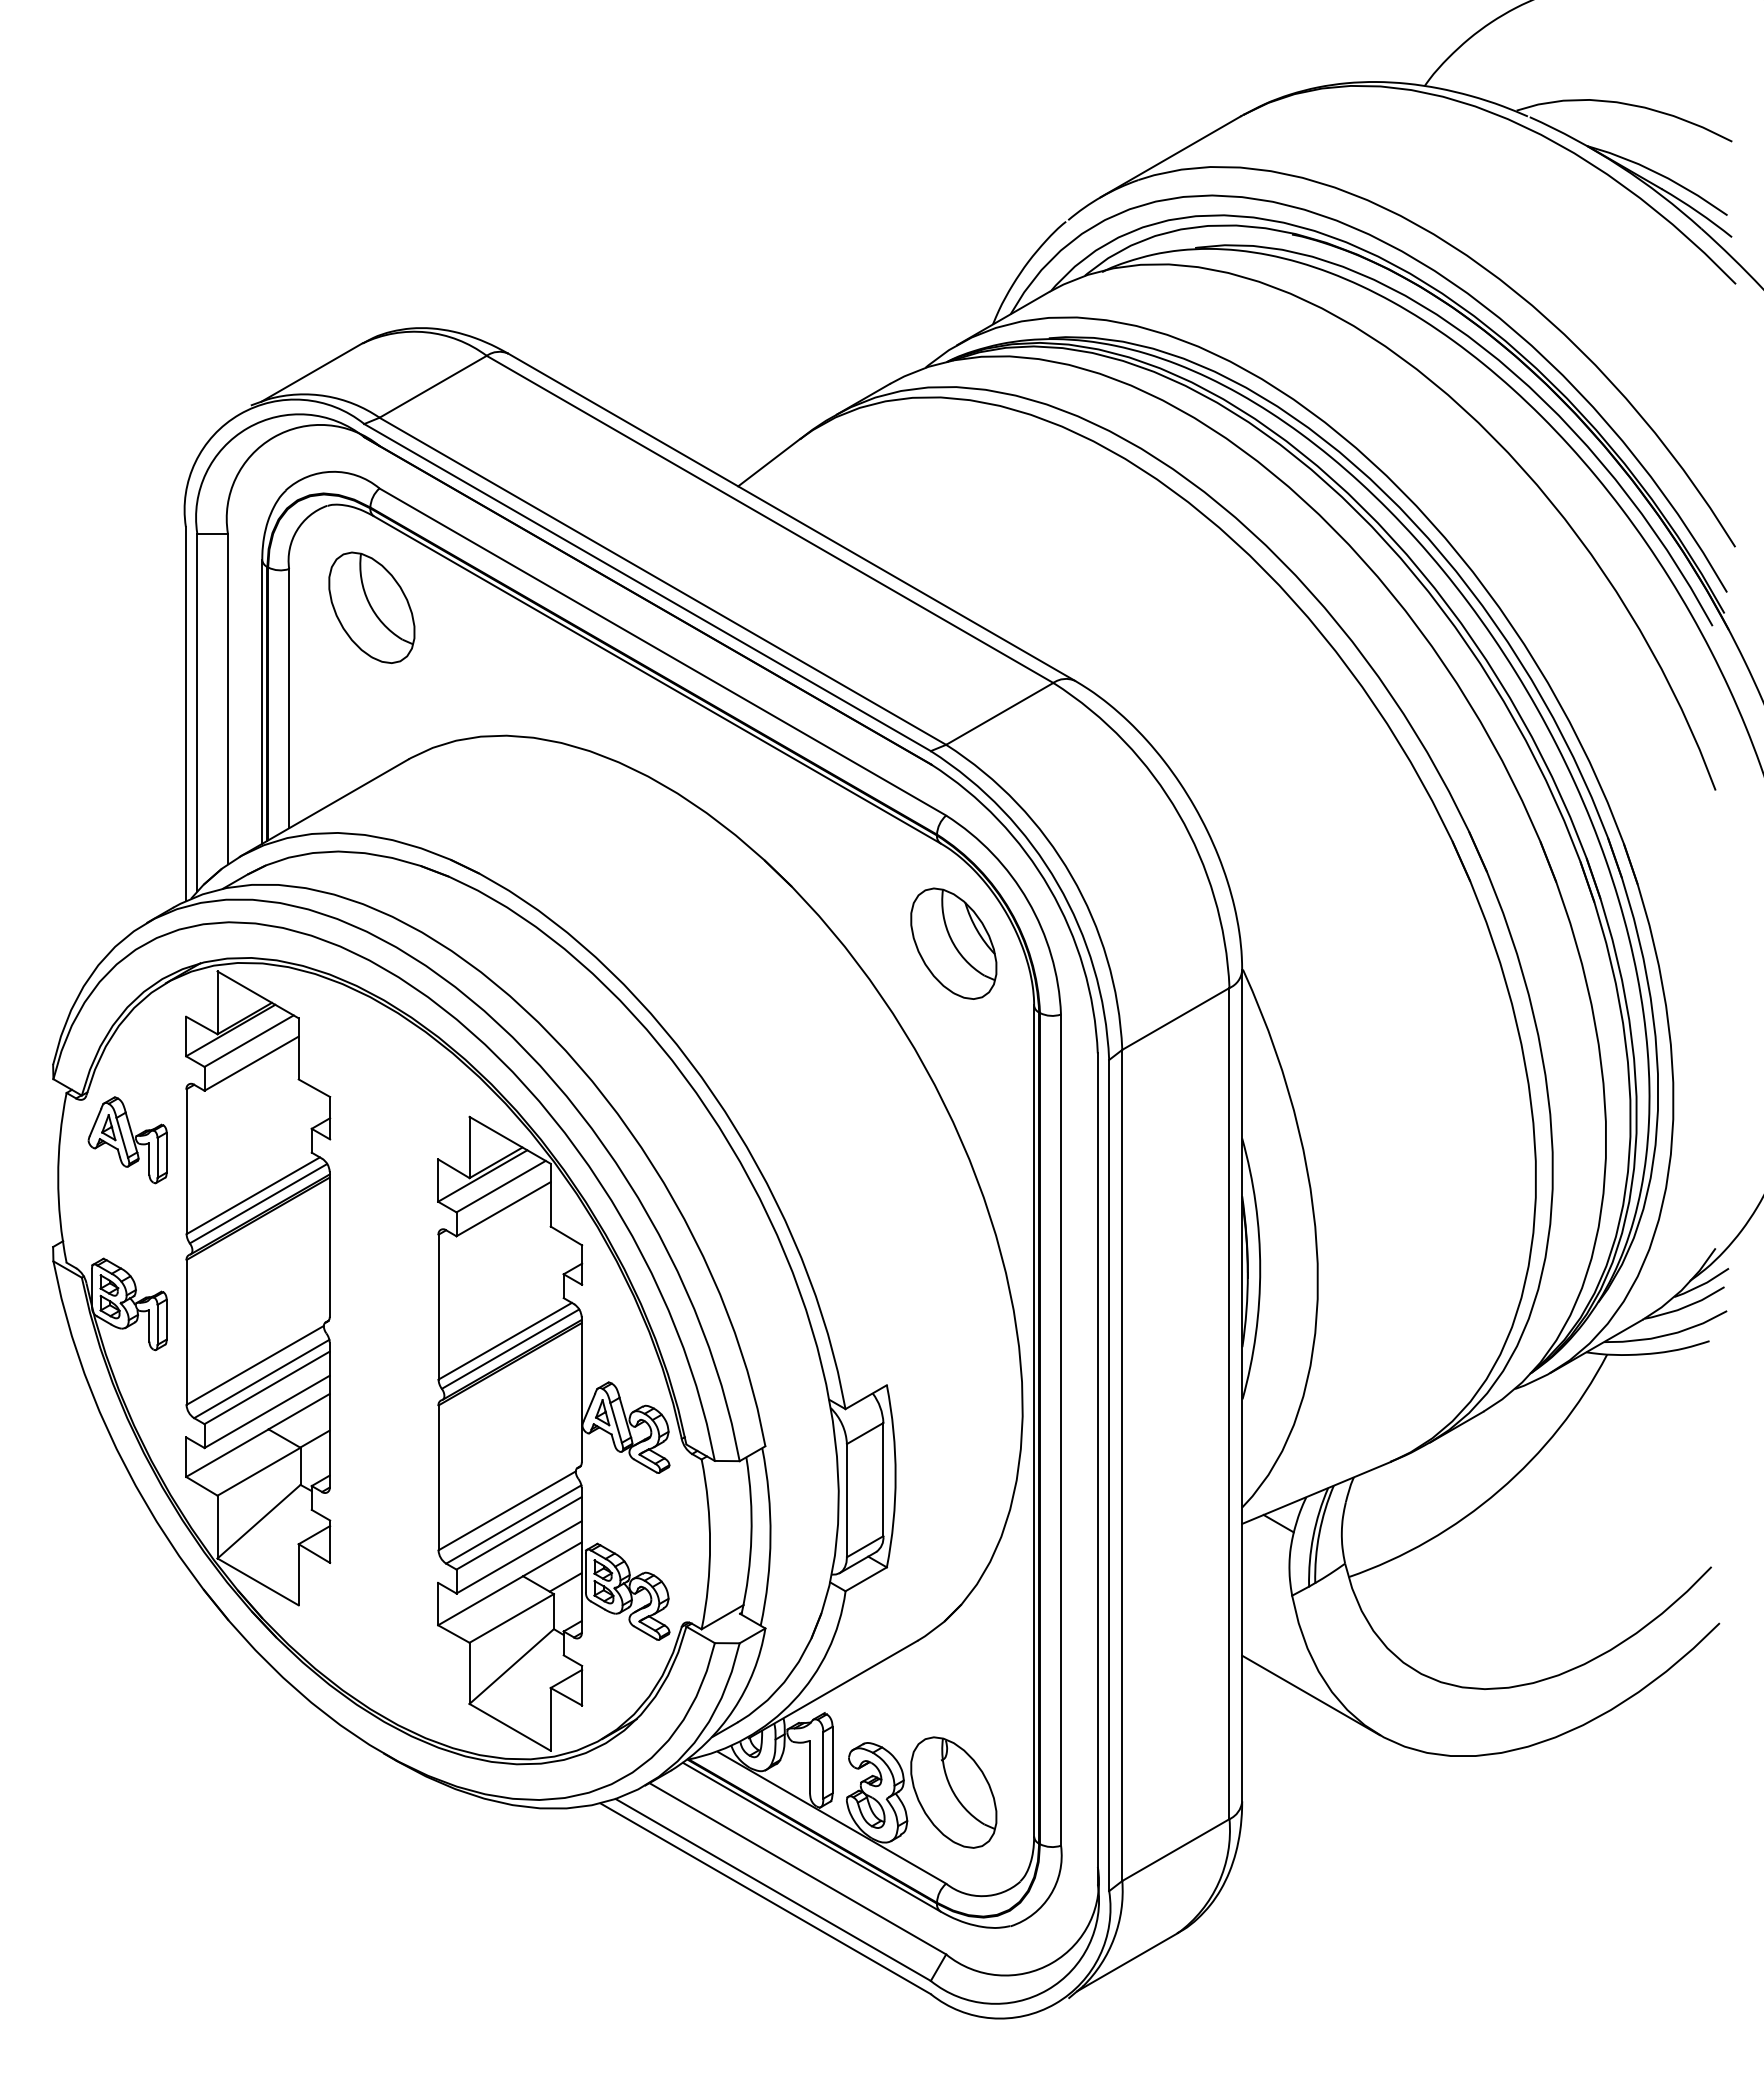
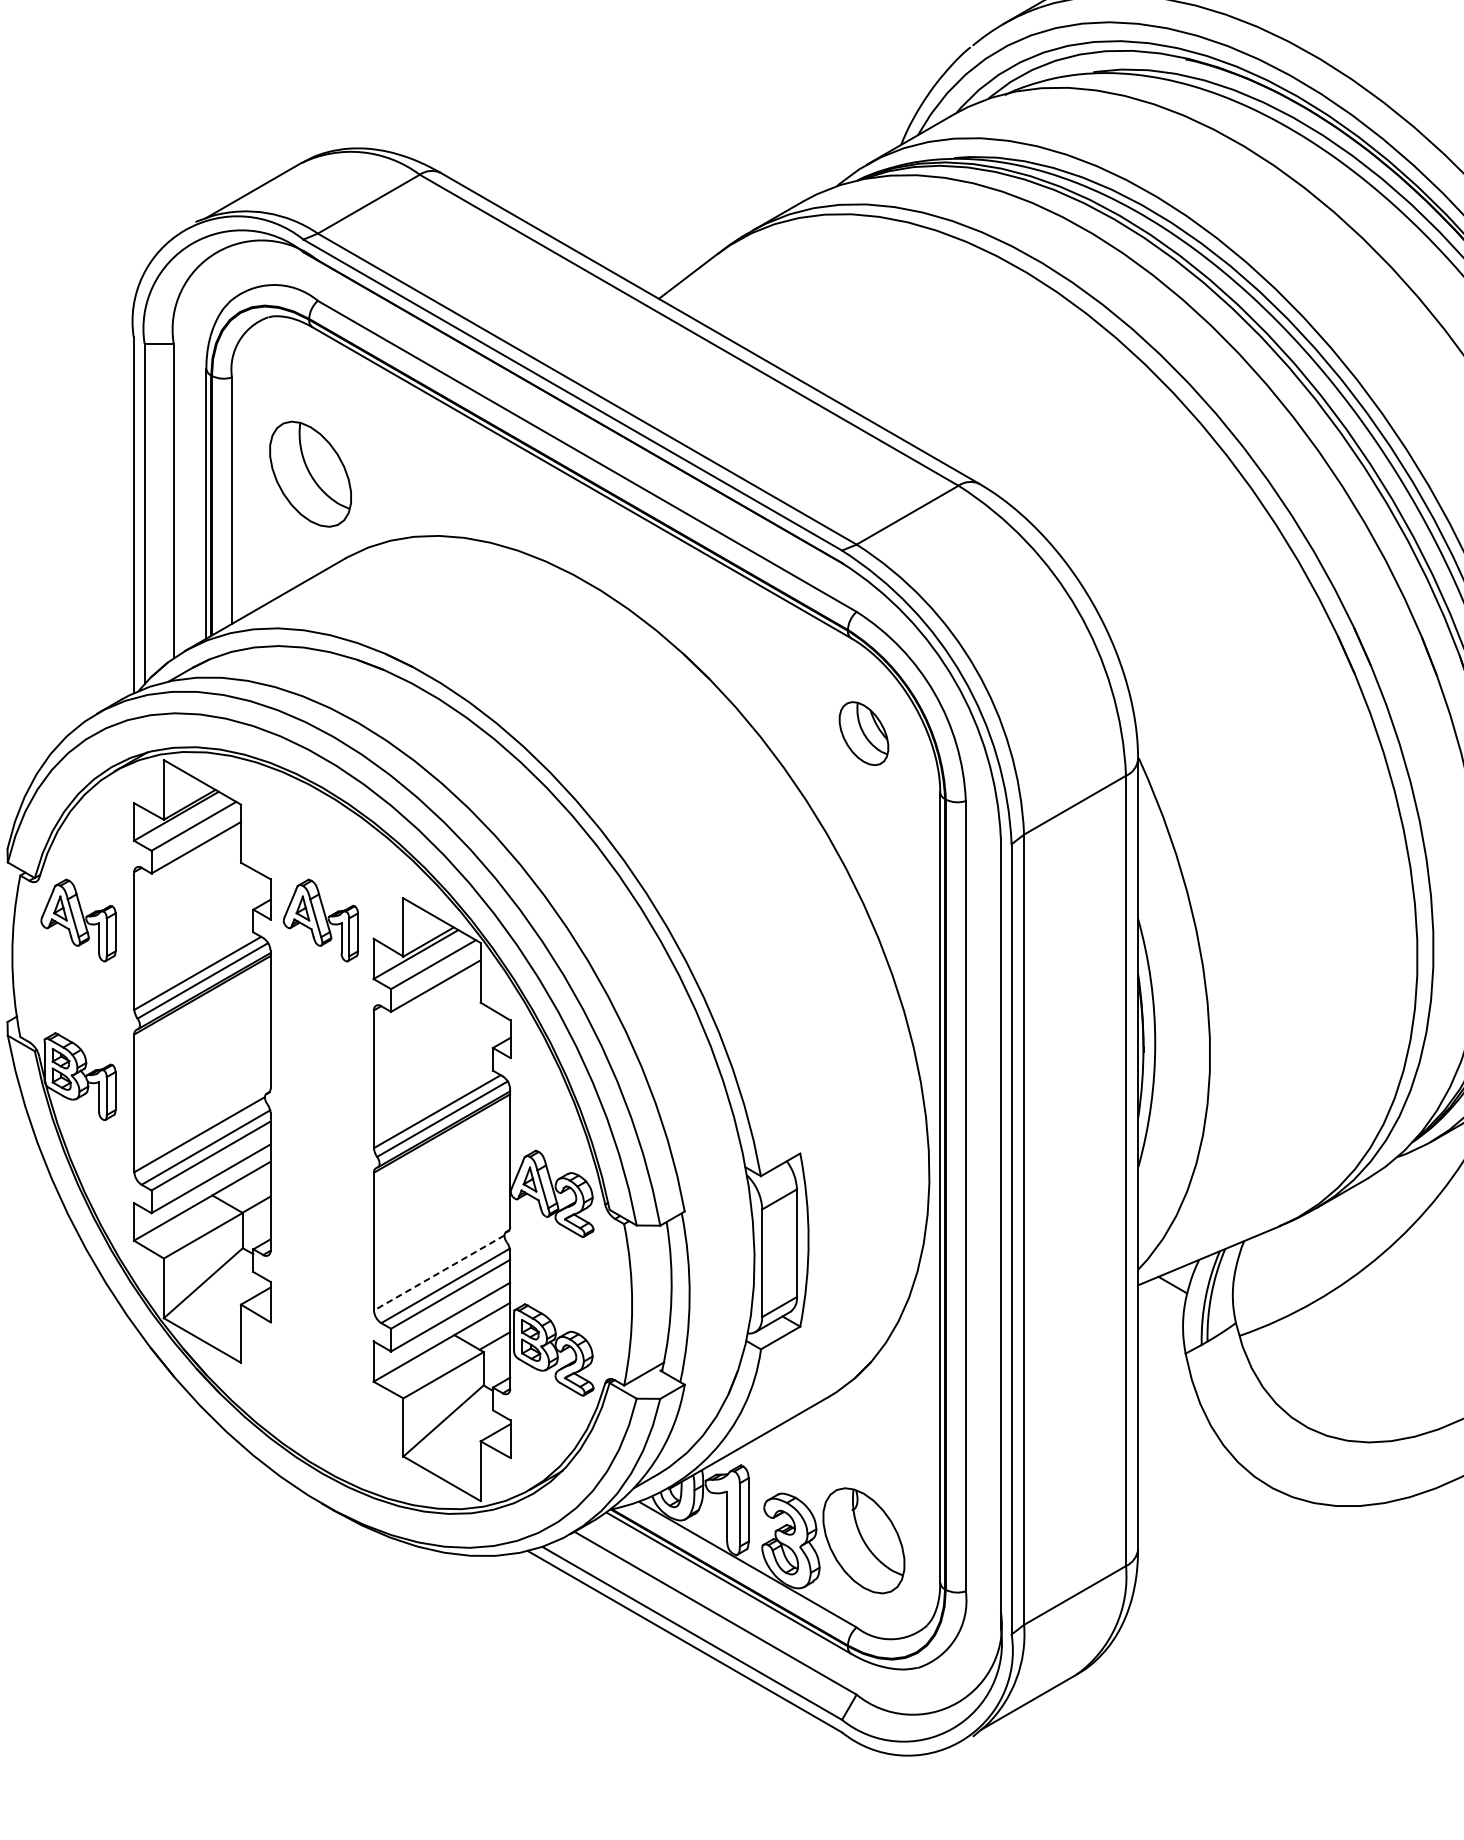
part: (371, 607) -> (310, 473), moved
part: (953, 943) -> (863, 733), size x0.6
part: (382, 1140) -> (320, 920), added
line: (506, 1511) -> (438, 1273), solid -> dashed
line: (1310, 1695) -> (1203, 1448), removed

